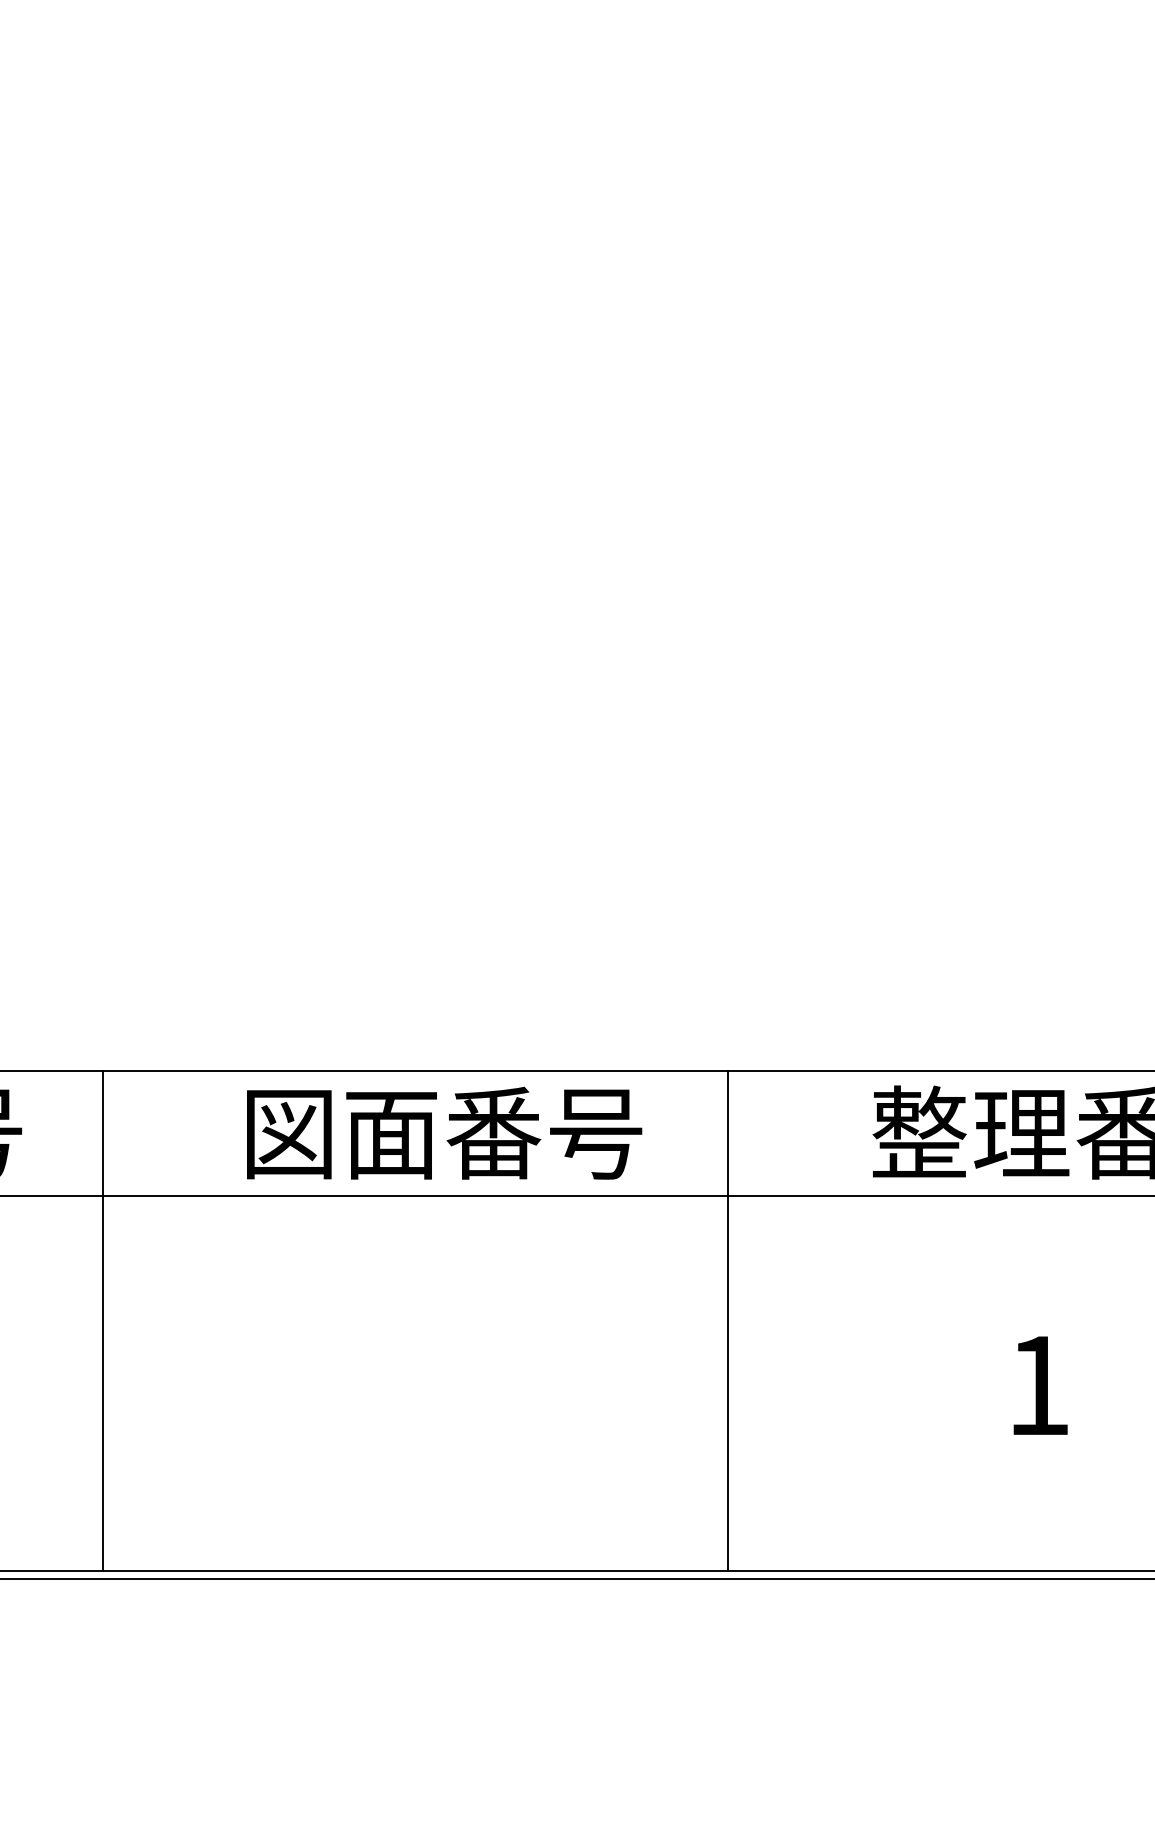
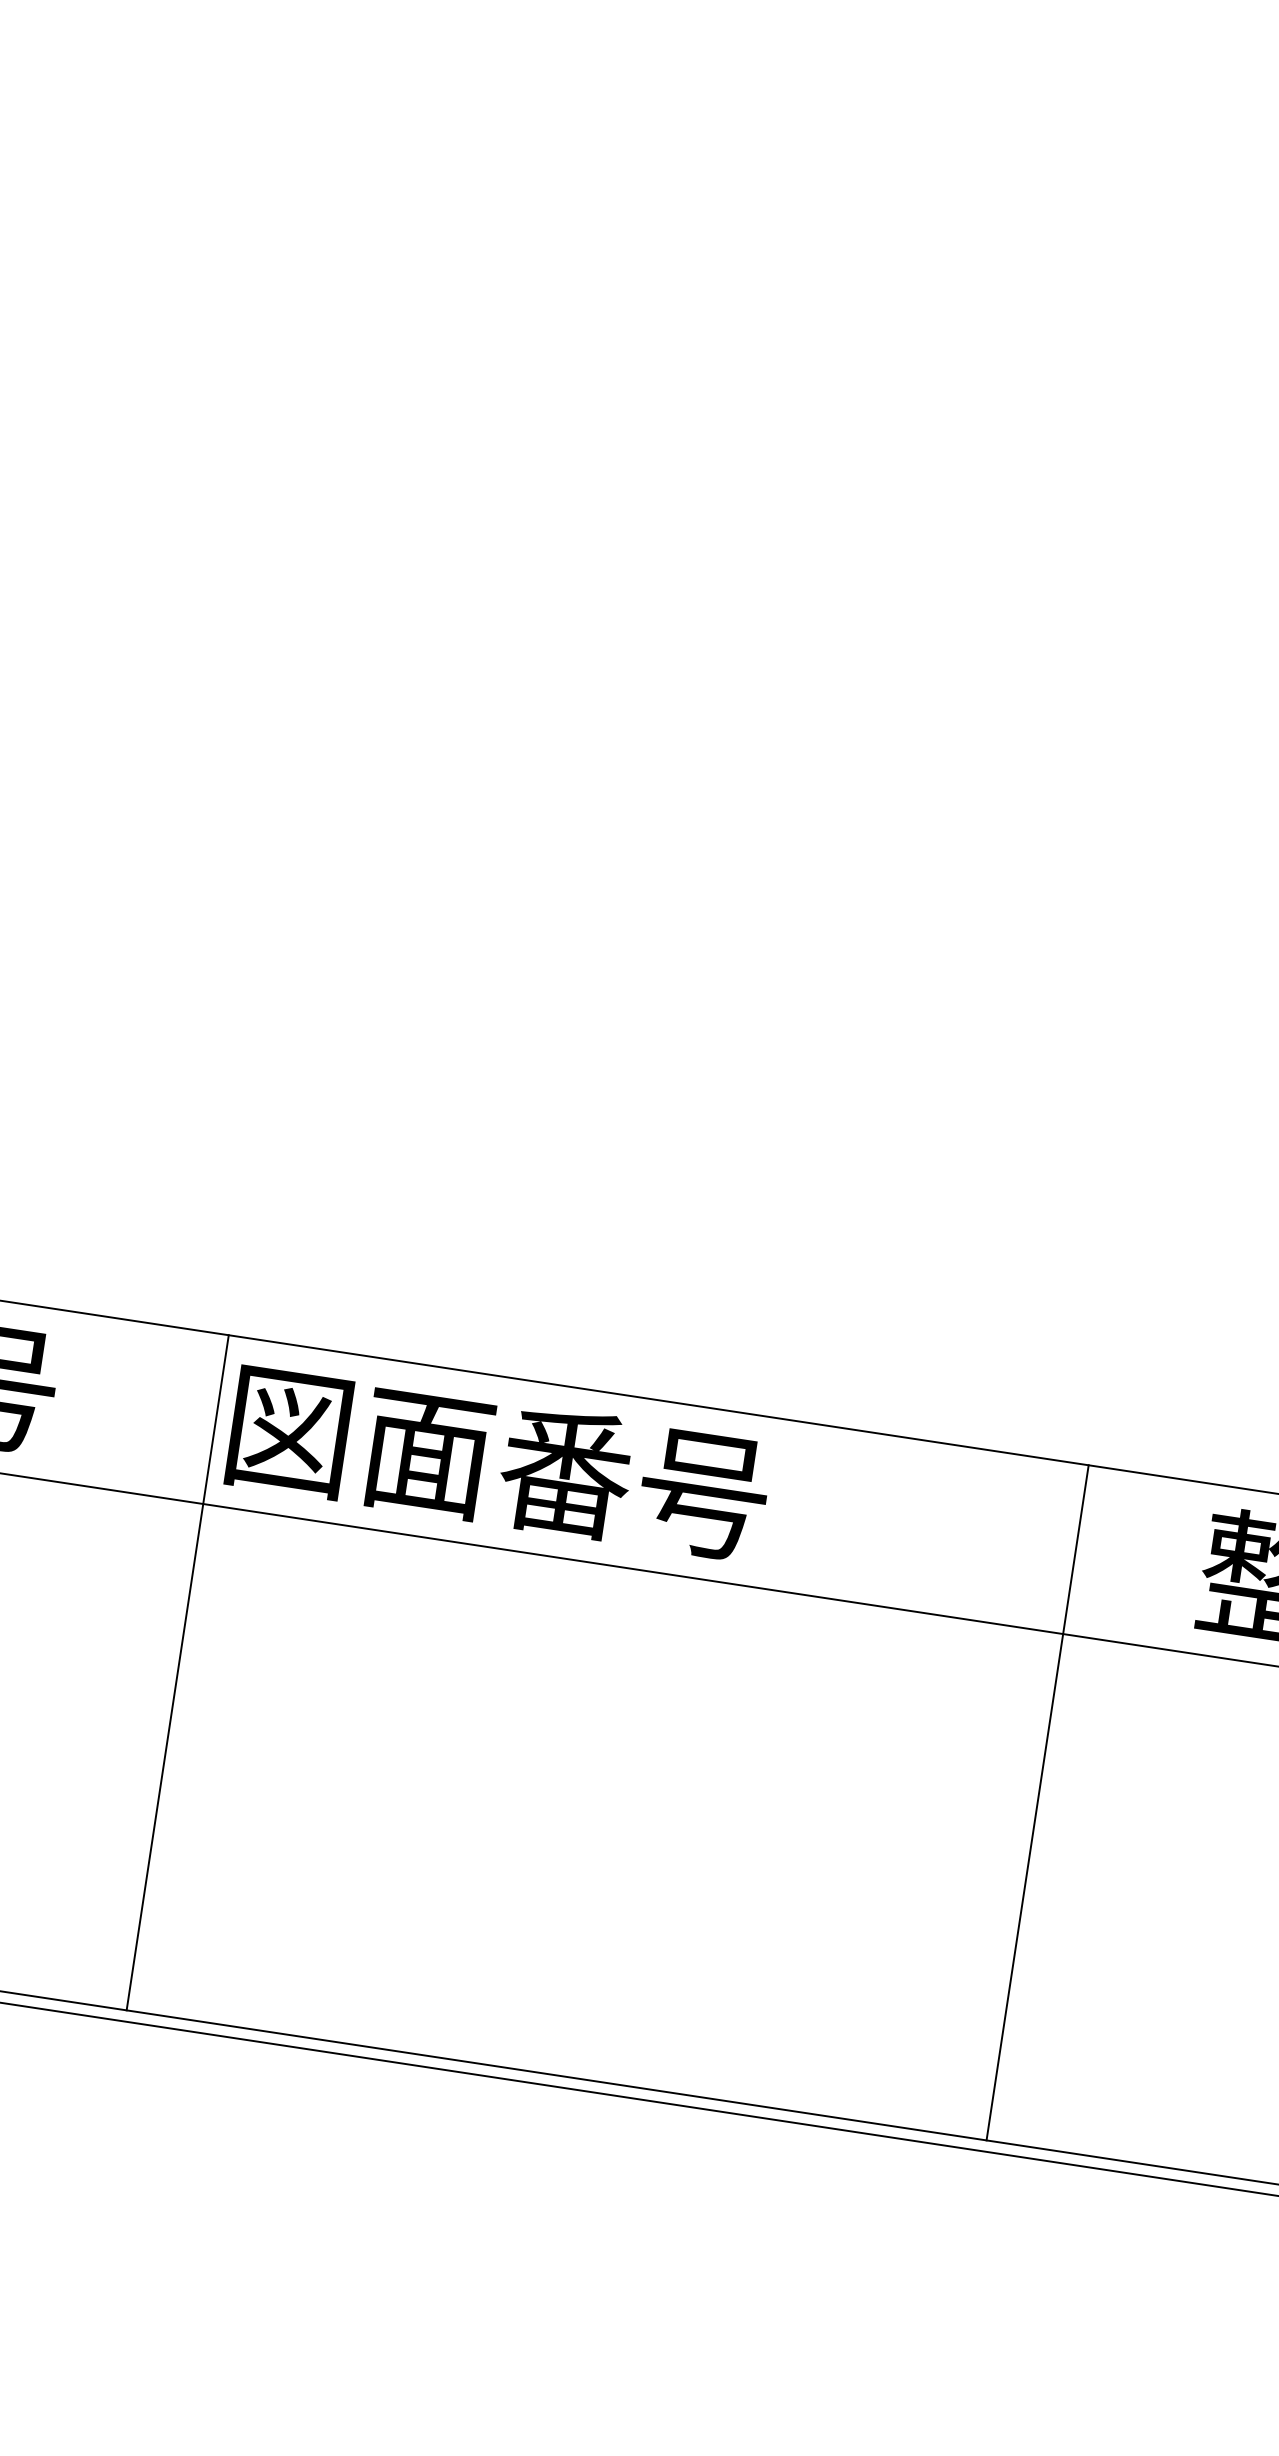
text: (444, 1132) -> (499, 1461), moved
line: (102, 1320) -> (177, 1672), moved
line: (727, 1320) -> (1037, 1802), moved

